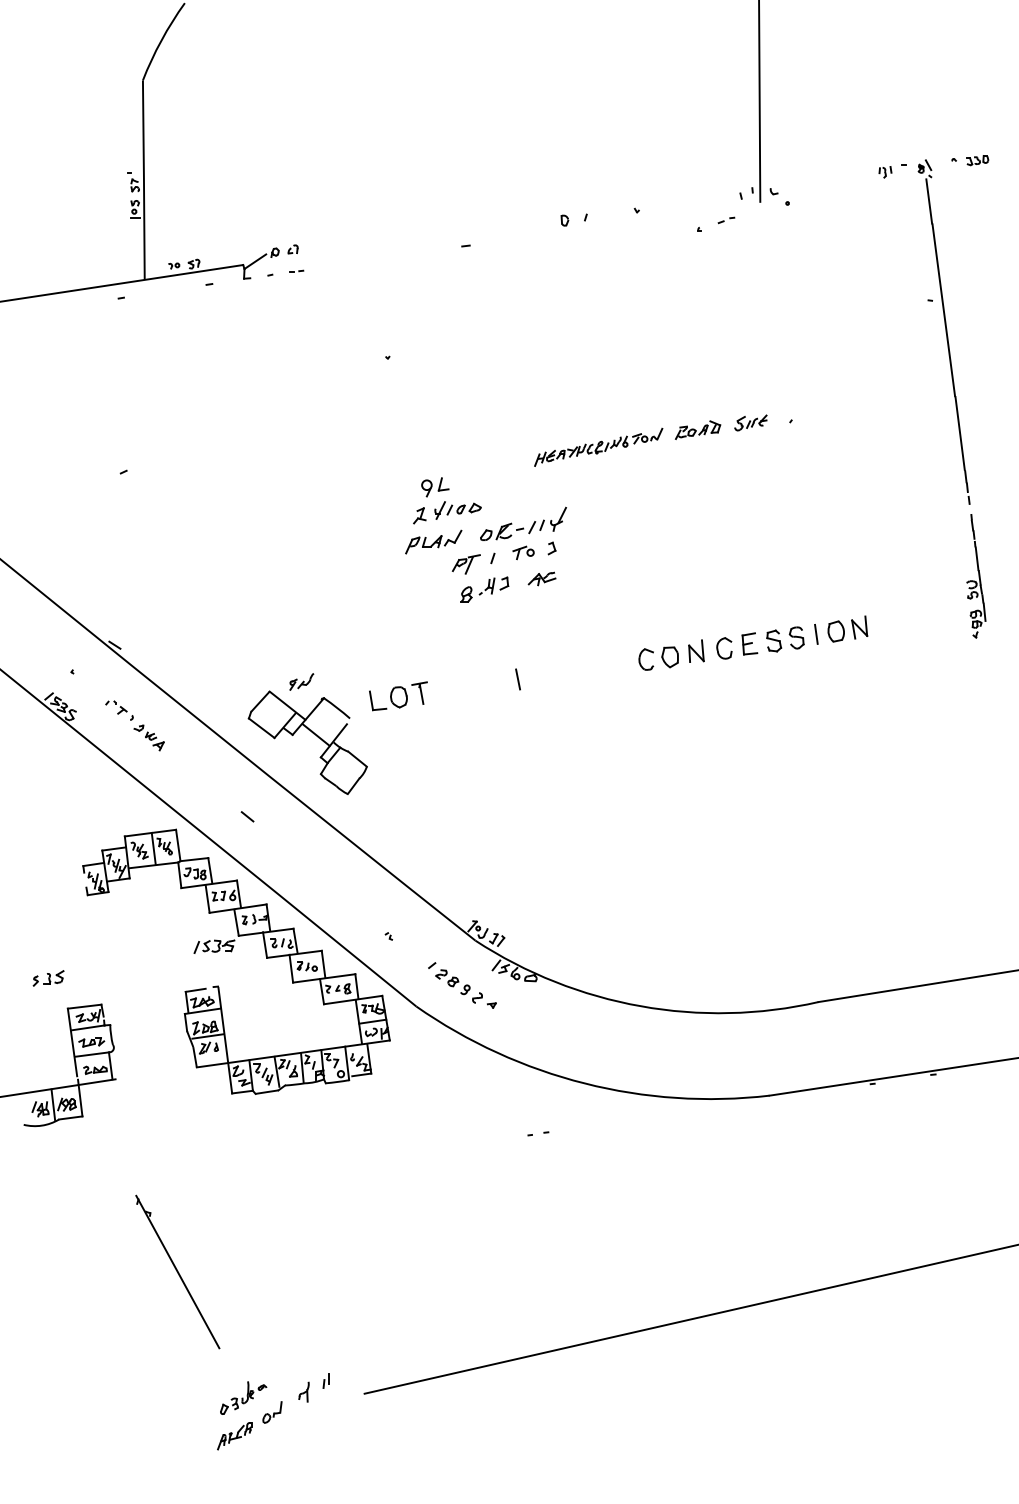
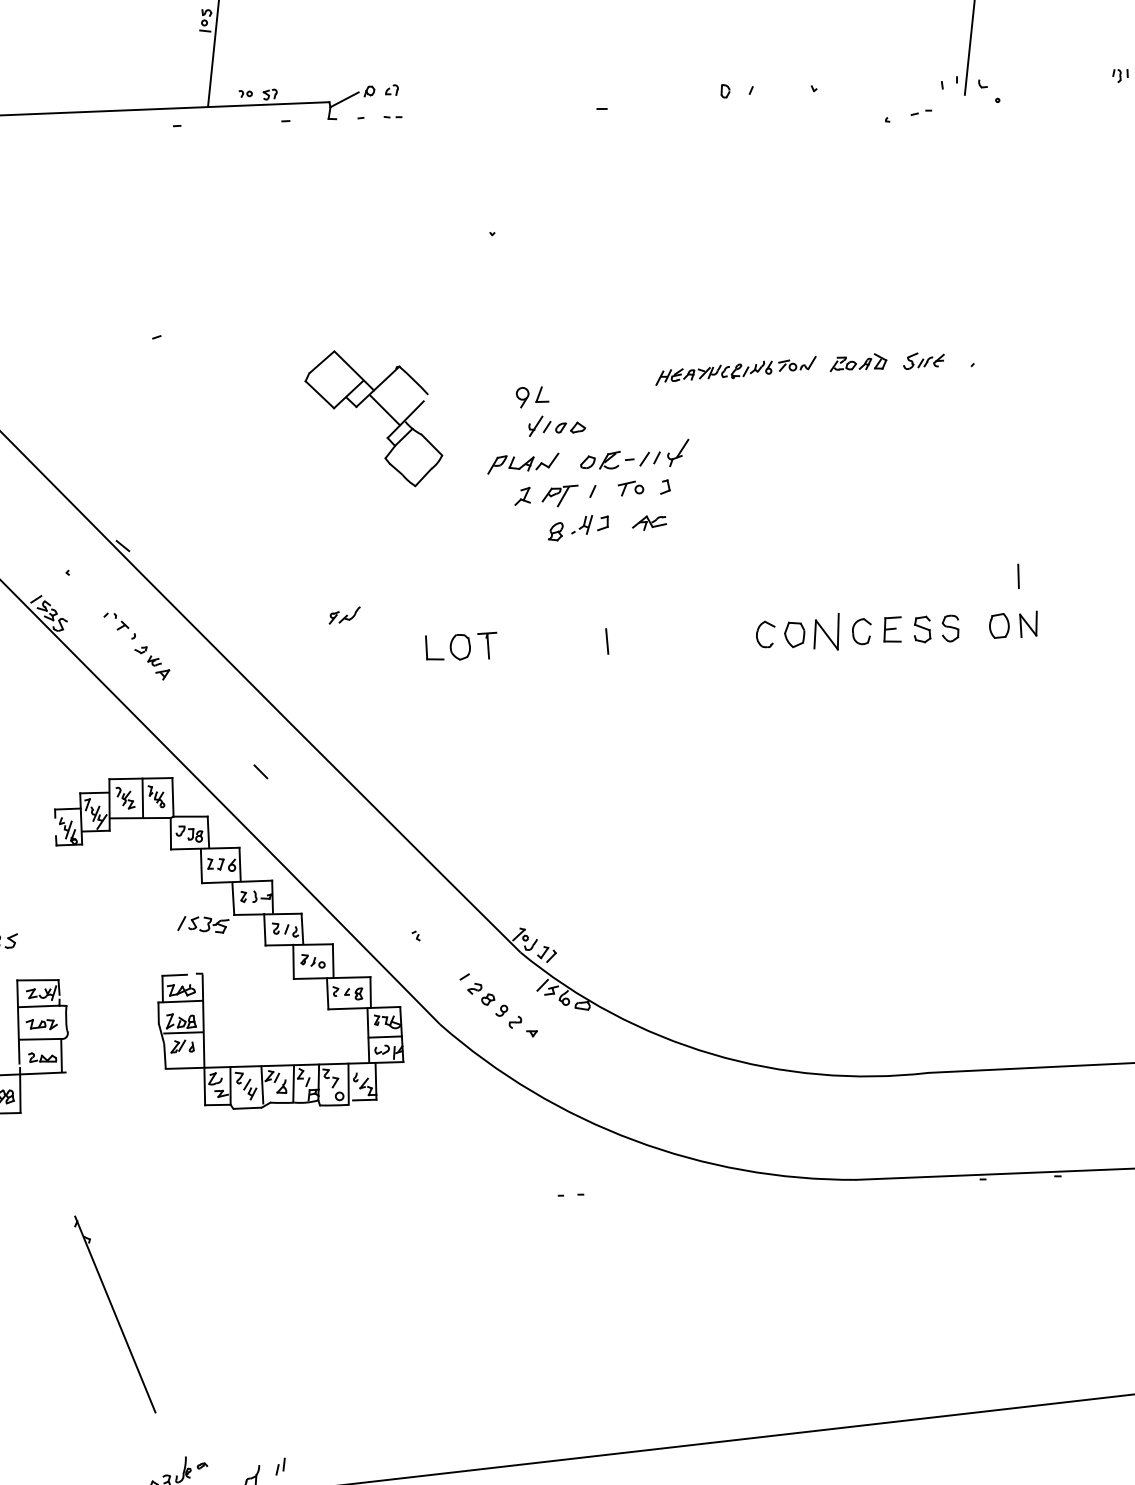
part: (419, 515) -> (523, 496), moved
line: (816, 634) -> (1018, 576), moved
part: (696, 650) -> (827, 630), size x1.4
part: (313, 734) -> (381, 409), moved

